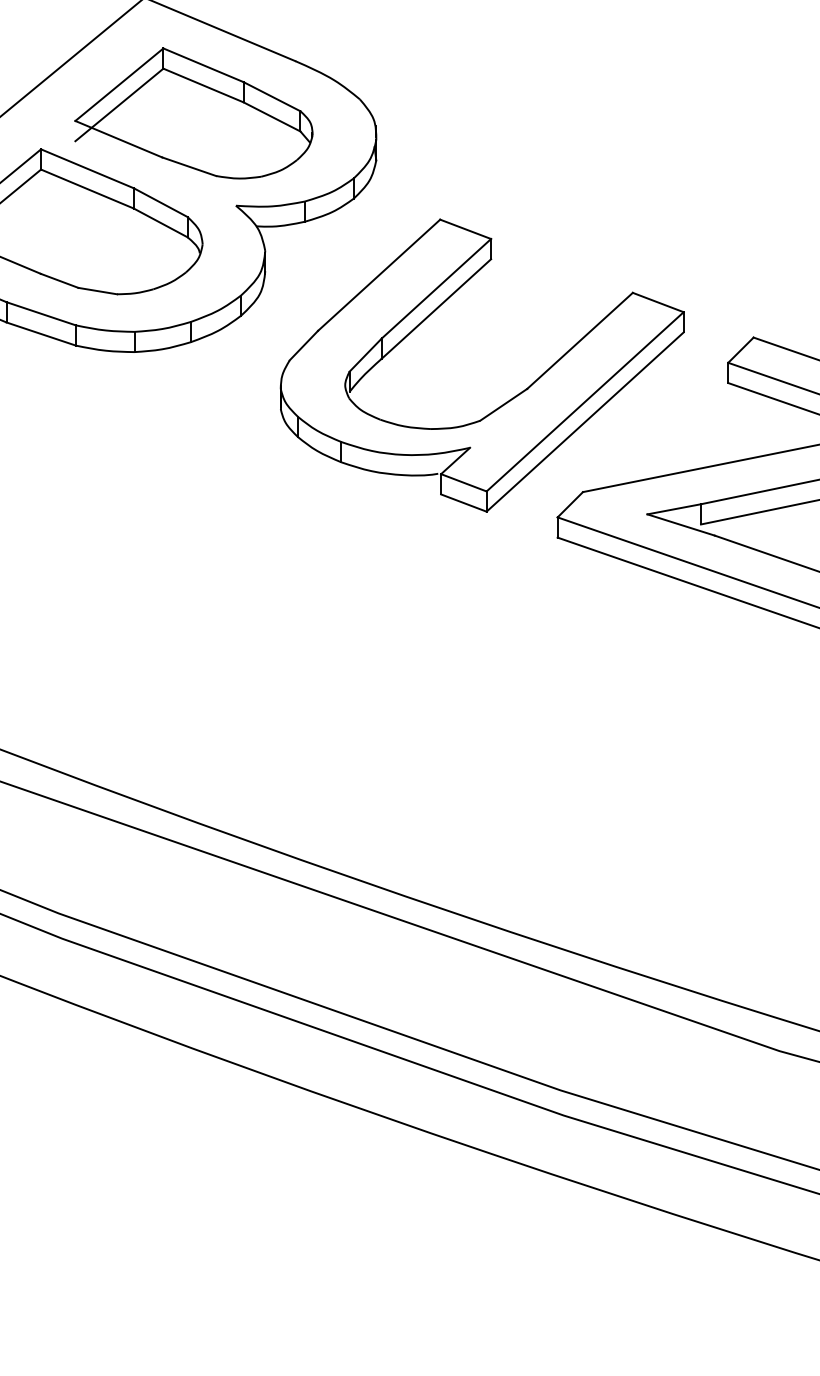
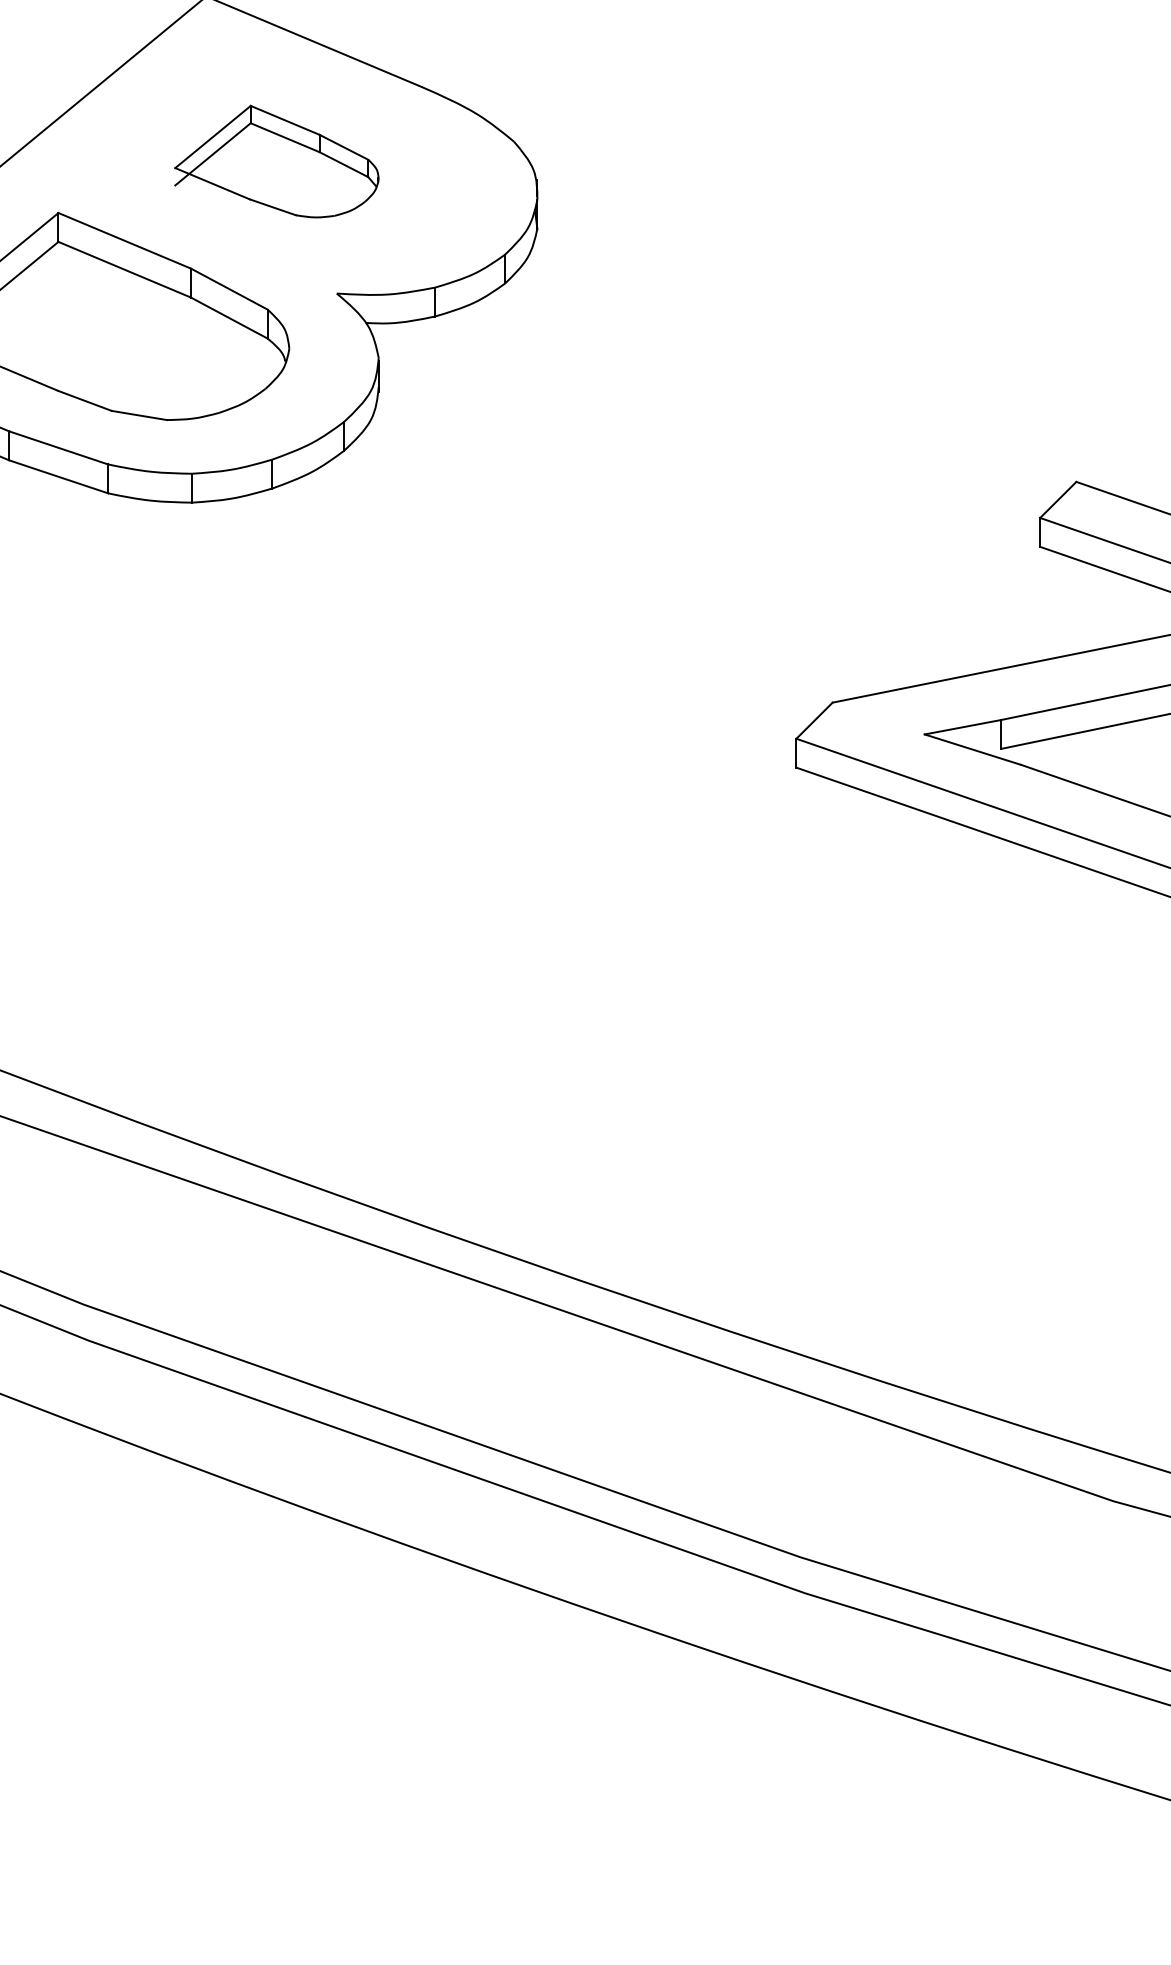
part: (193, 113) -> (276, 161), size x0.6
part: (505, 402) -> (722, 574), removed

